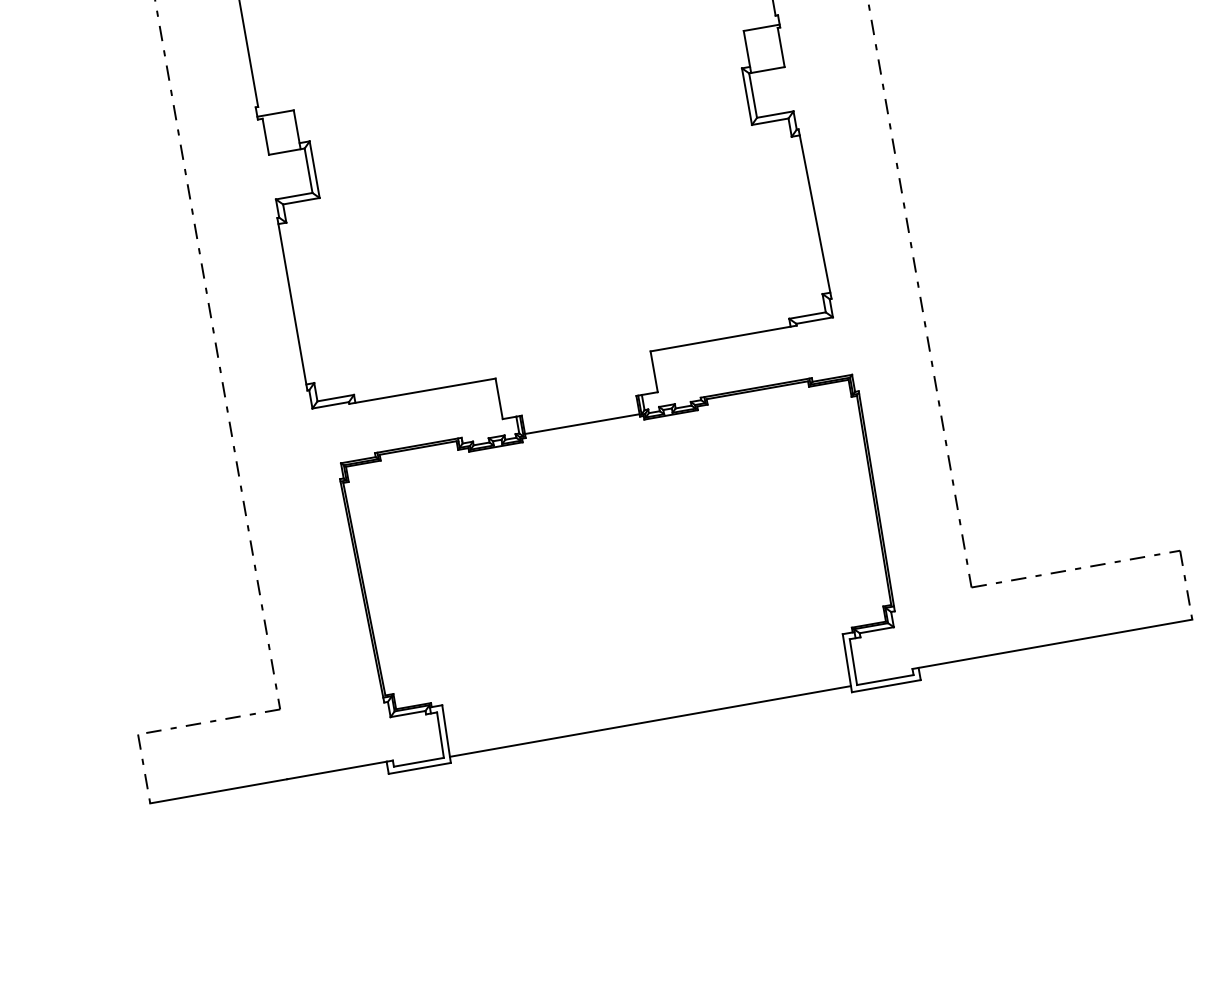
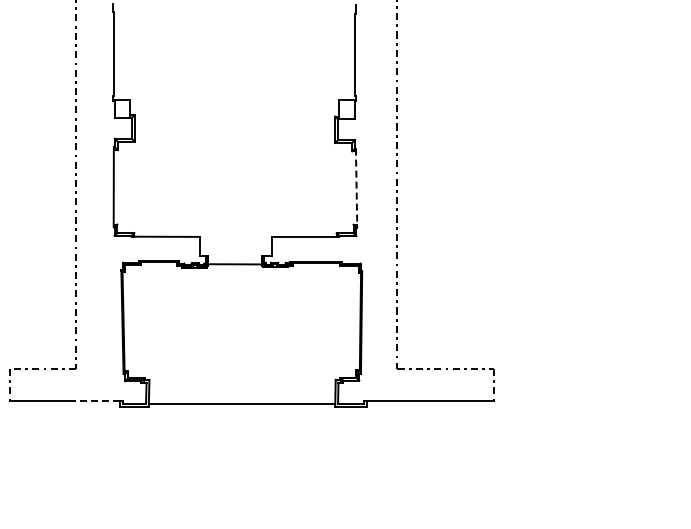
line: (814, 214) -> (356, 188), solid -> dashed
line: (336, 769) -> (96, 400), solid -> dashed

